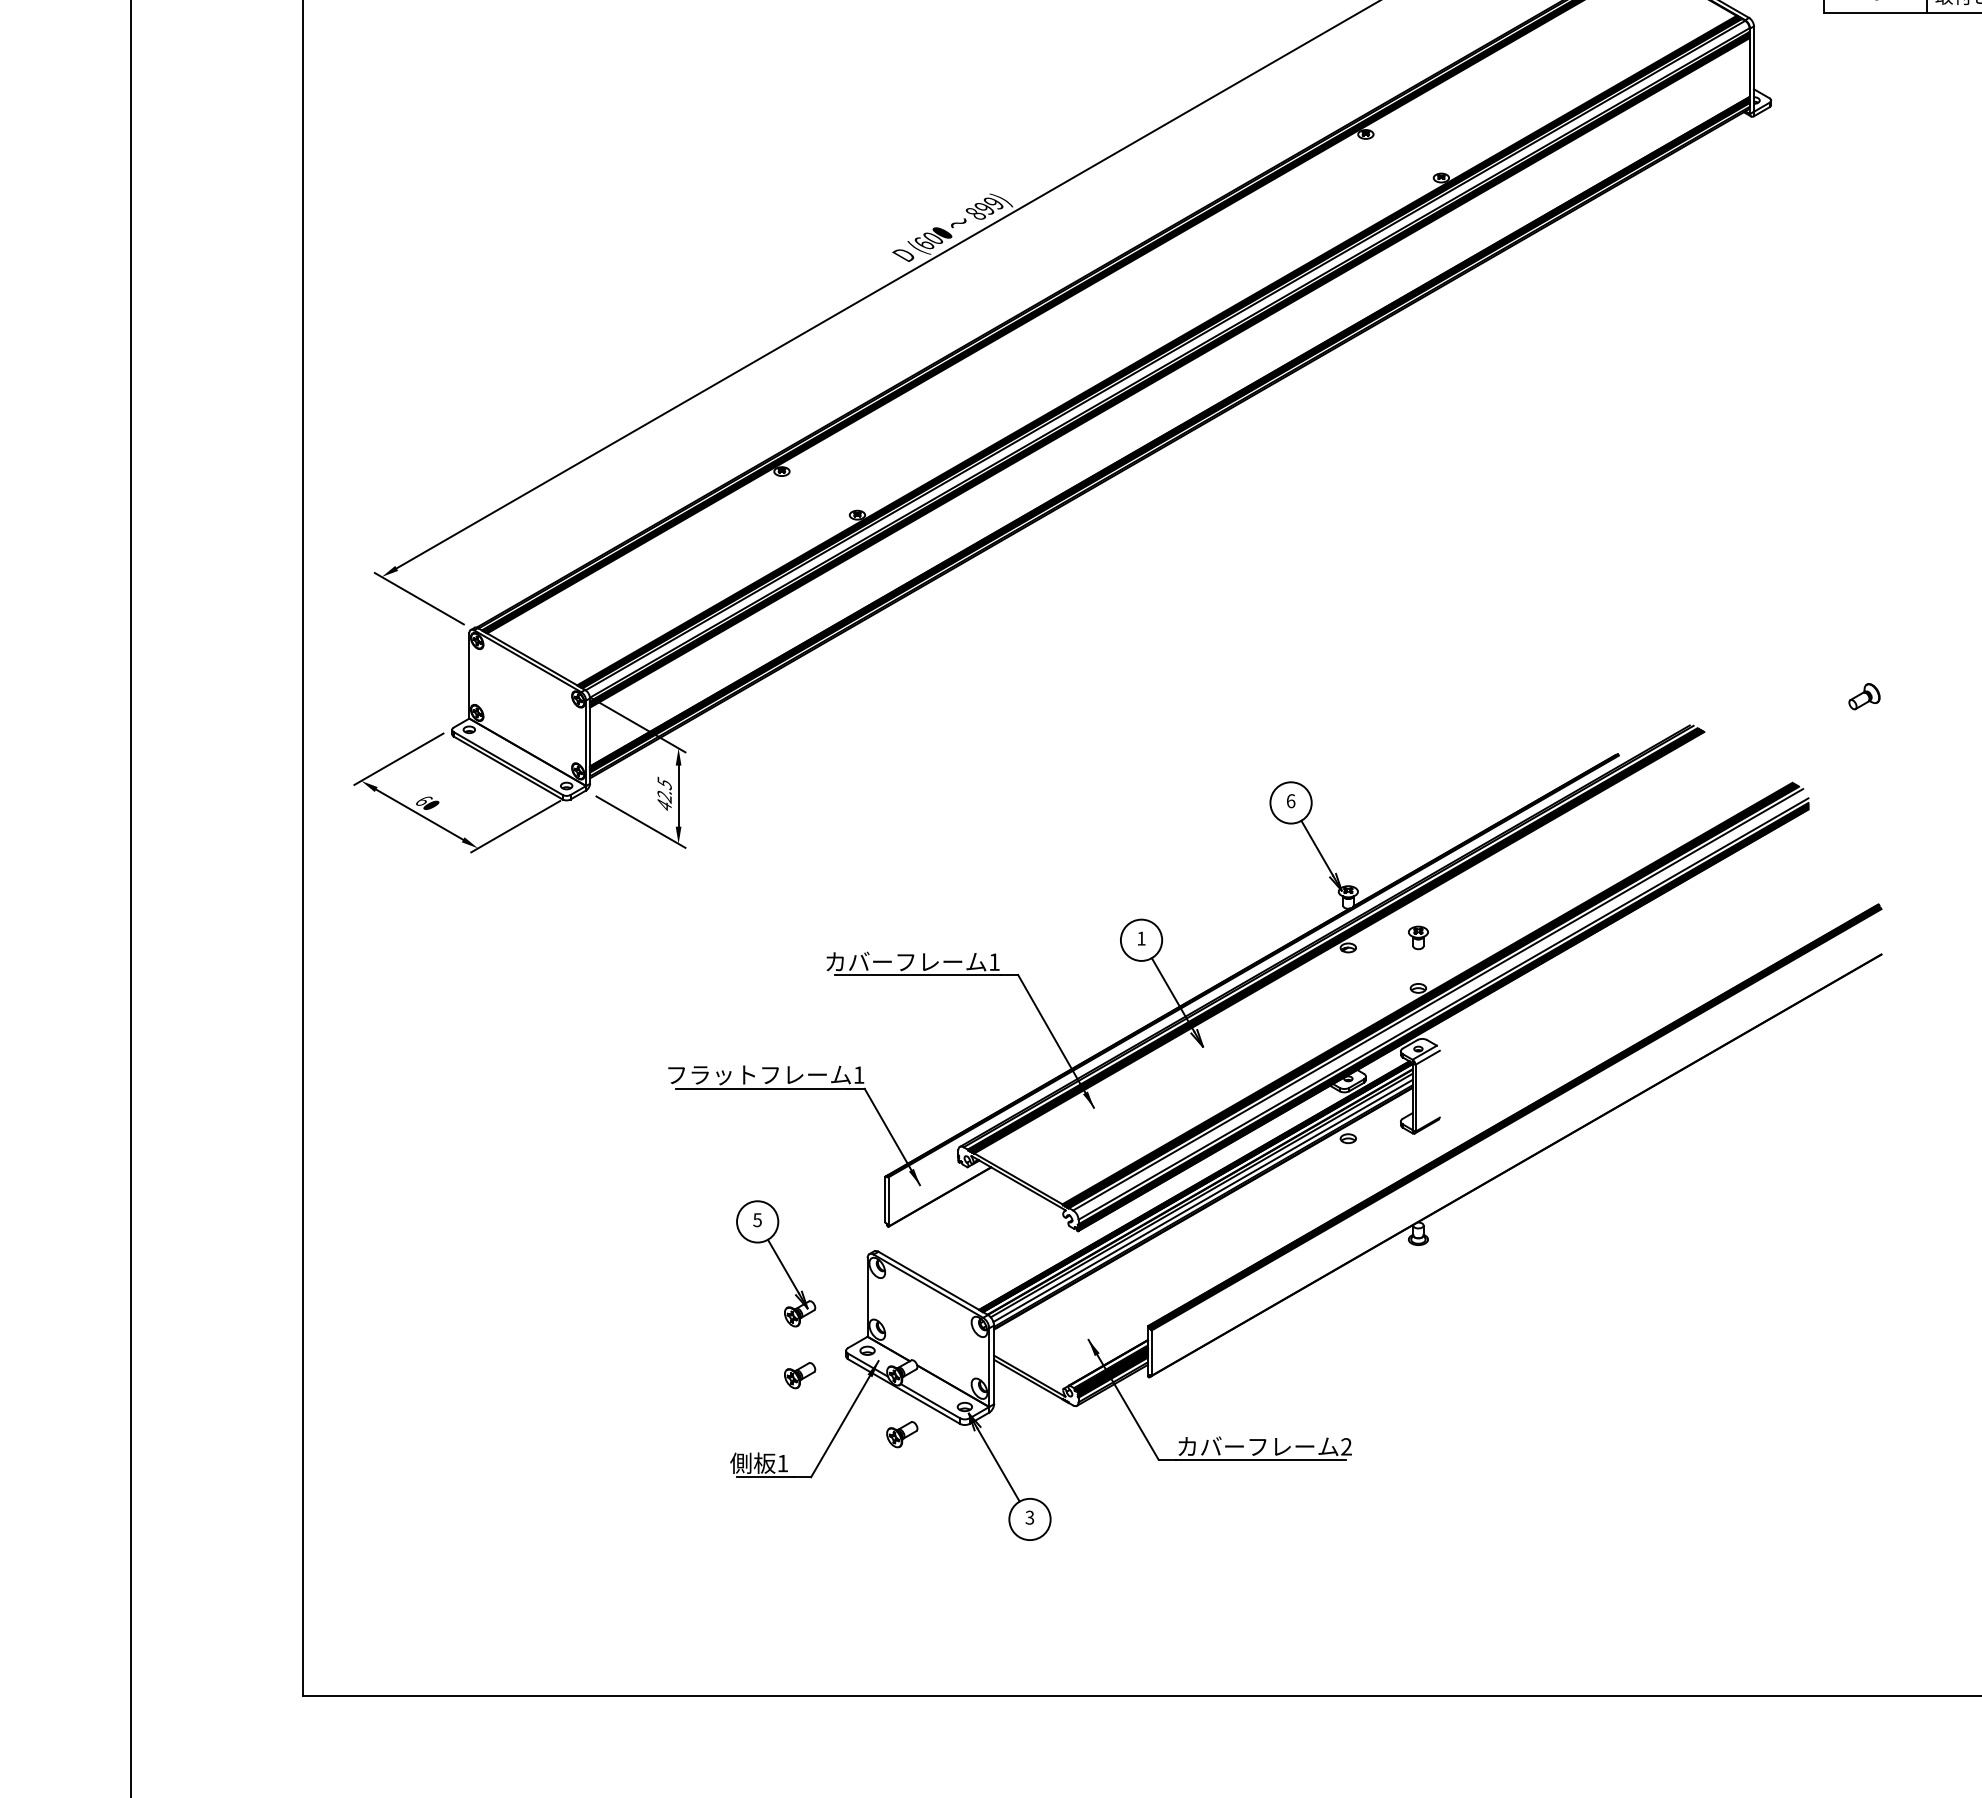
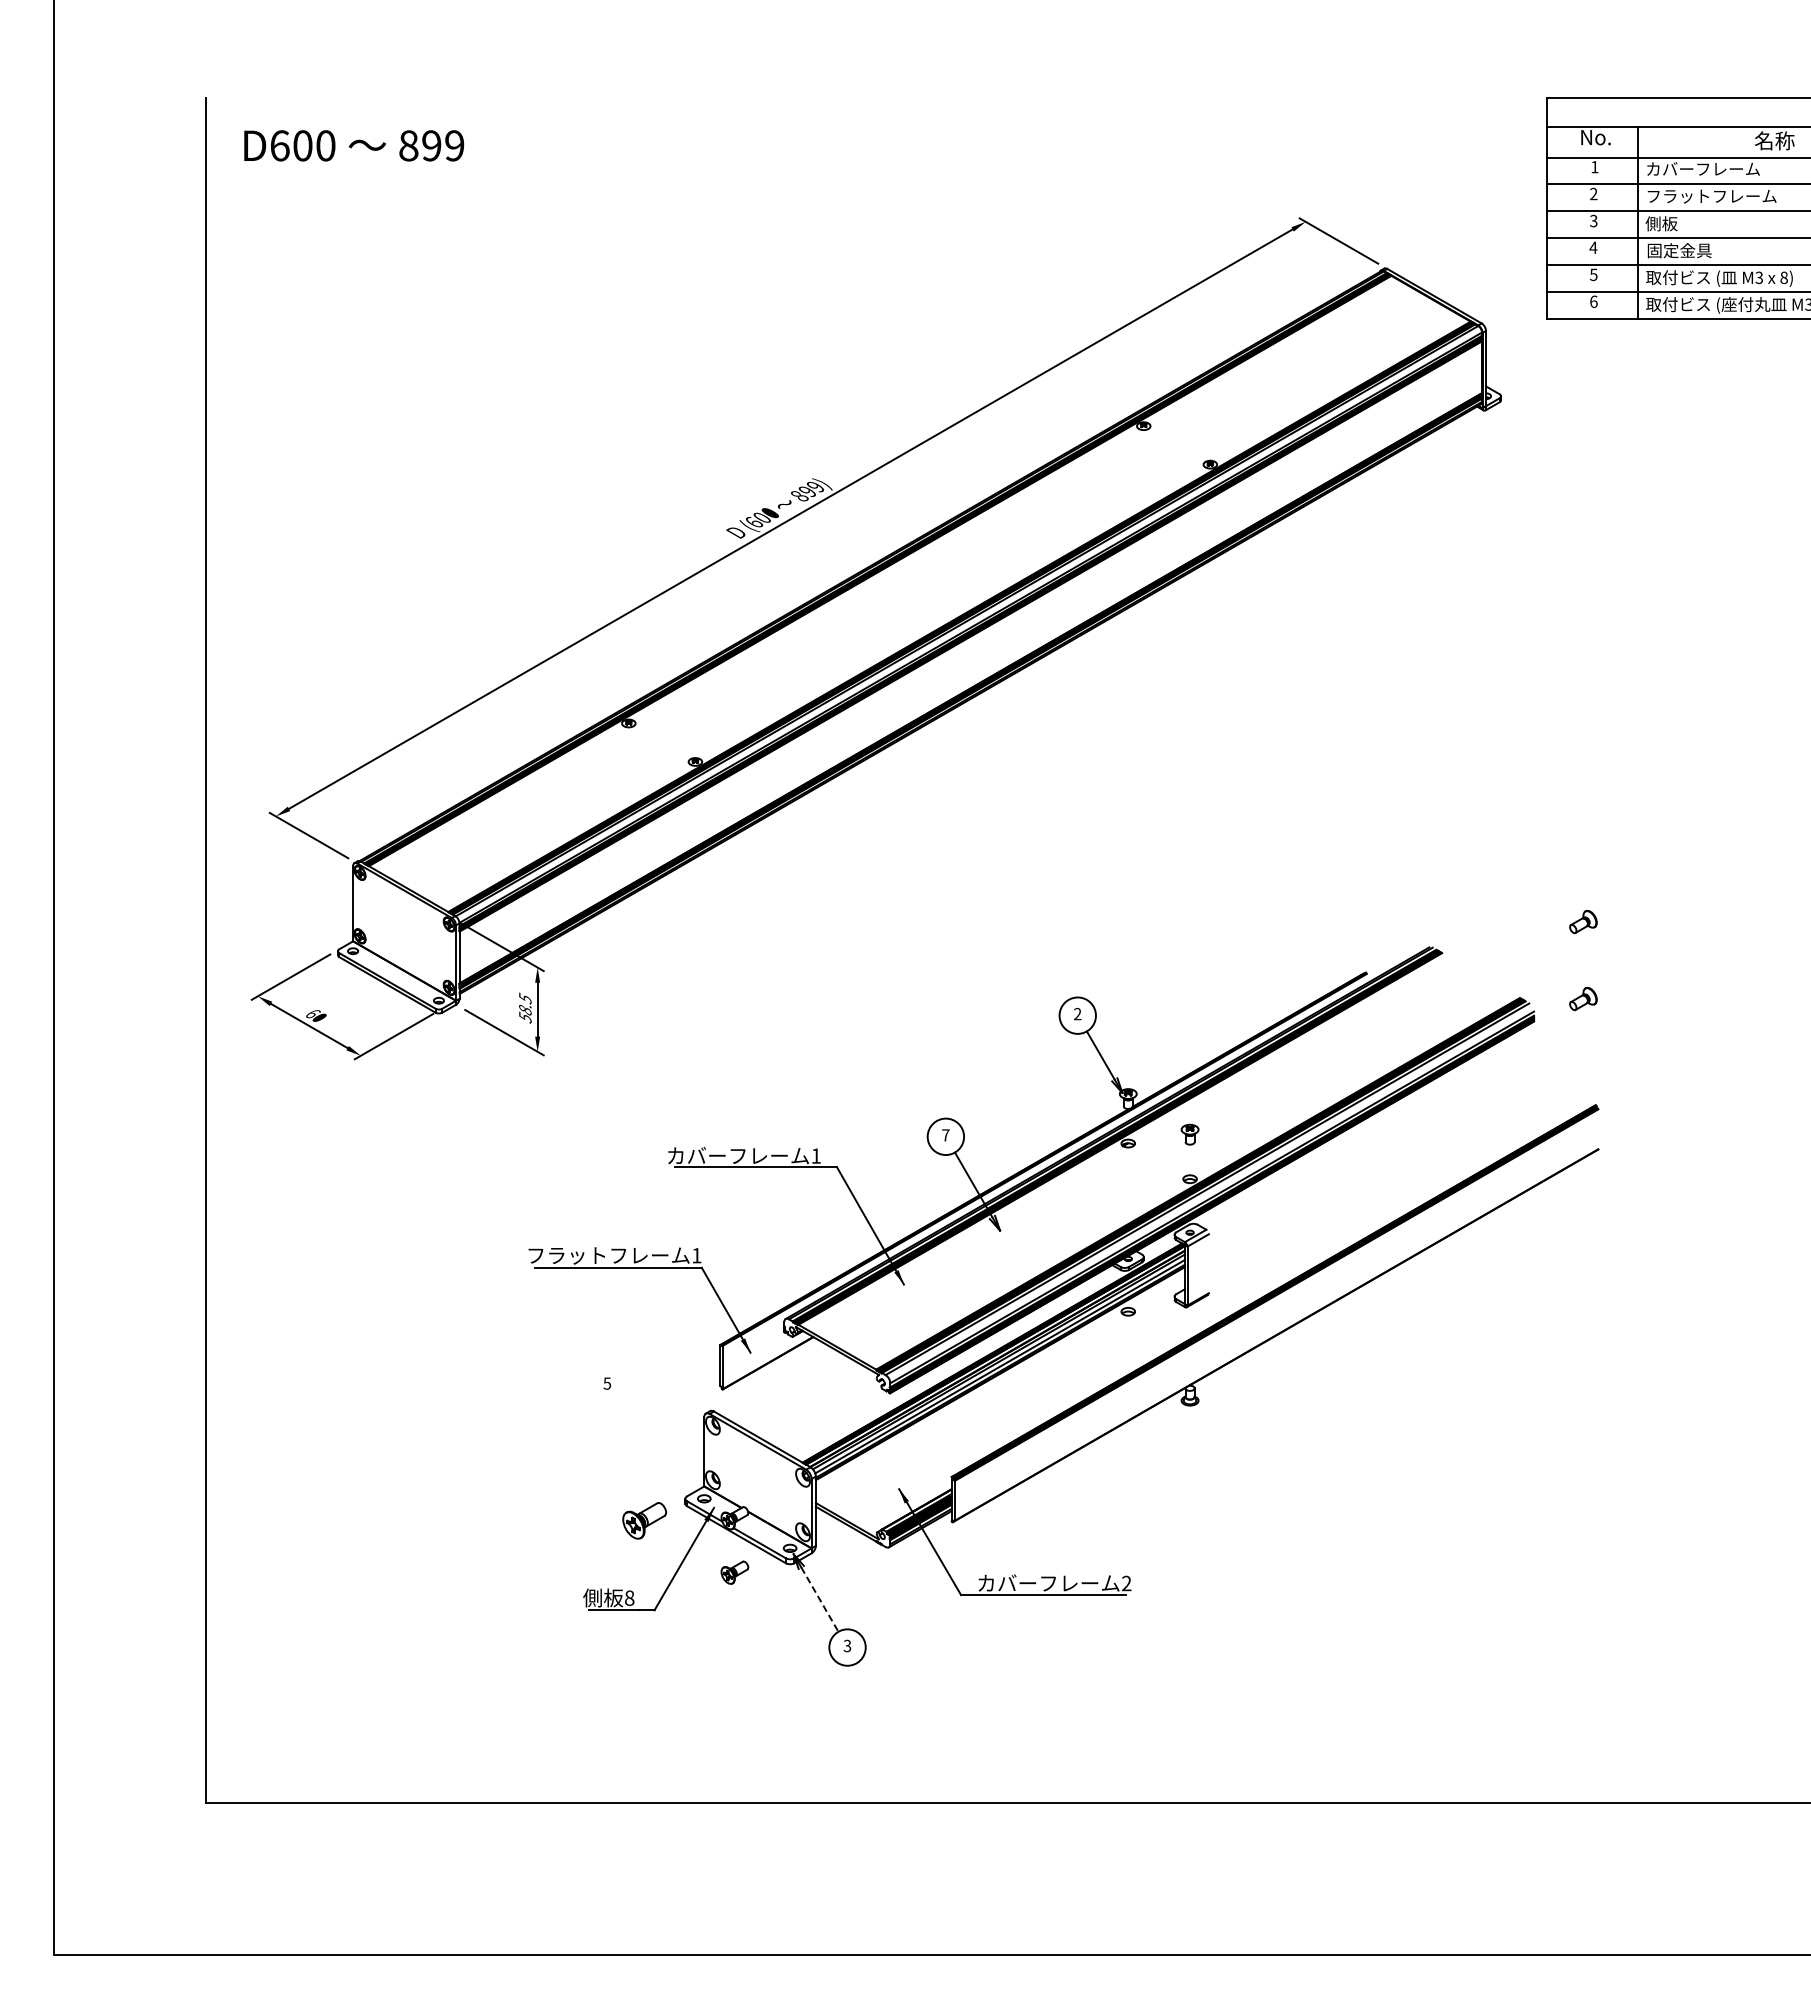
part: (1864, 784) -> (1583, 999), added
text: (664, 800) -> (525, 1013), 42.5 -> 58.5
text: (1290, 801) -> (1077, 1014), 6 -> 2
text: (1141, 938) -> (945, 1135), 1 -> 7
part: (775, 1264) -> (623, 1422), removed
part: (799, 1375) -> (644, 1520), size x1.6
text: (782, 1462) -> (629, 1597), 1 -> 8
line: (999, 1466) -> (820, 1600), solid -> dashed

